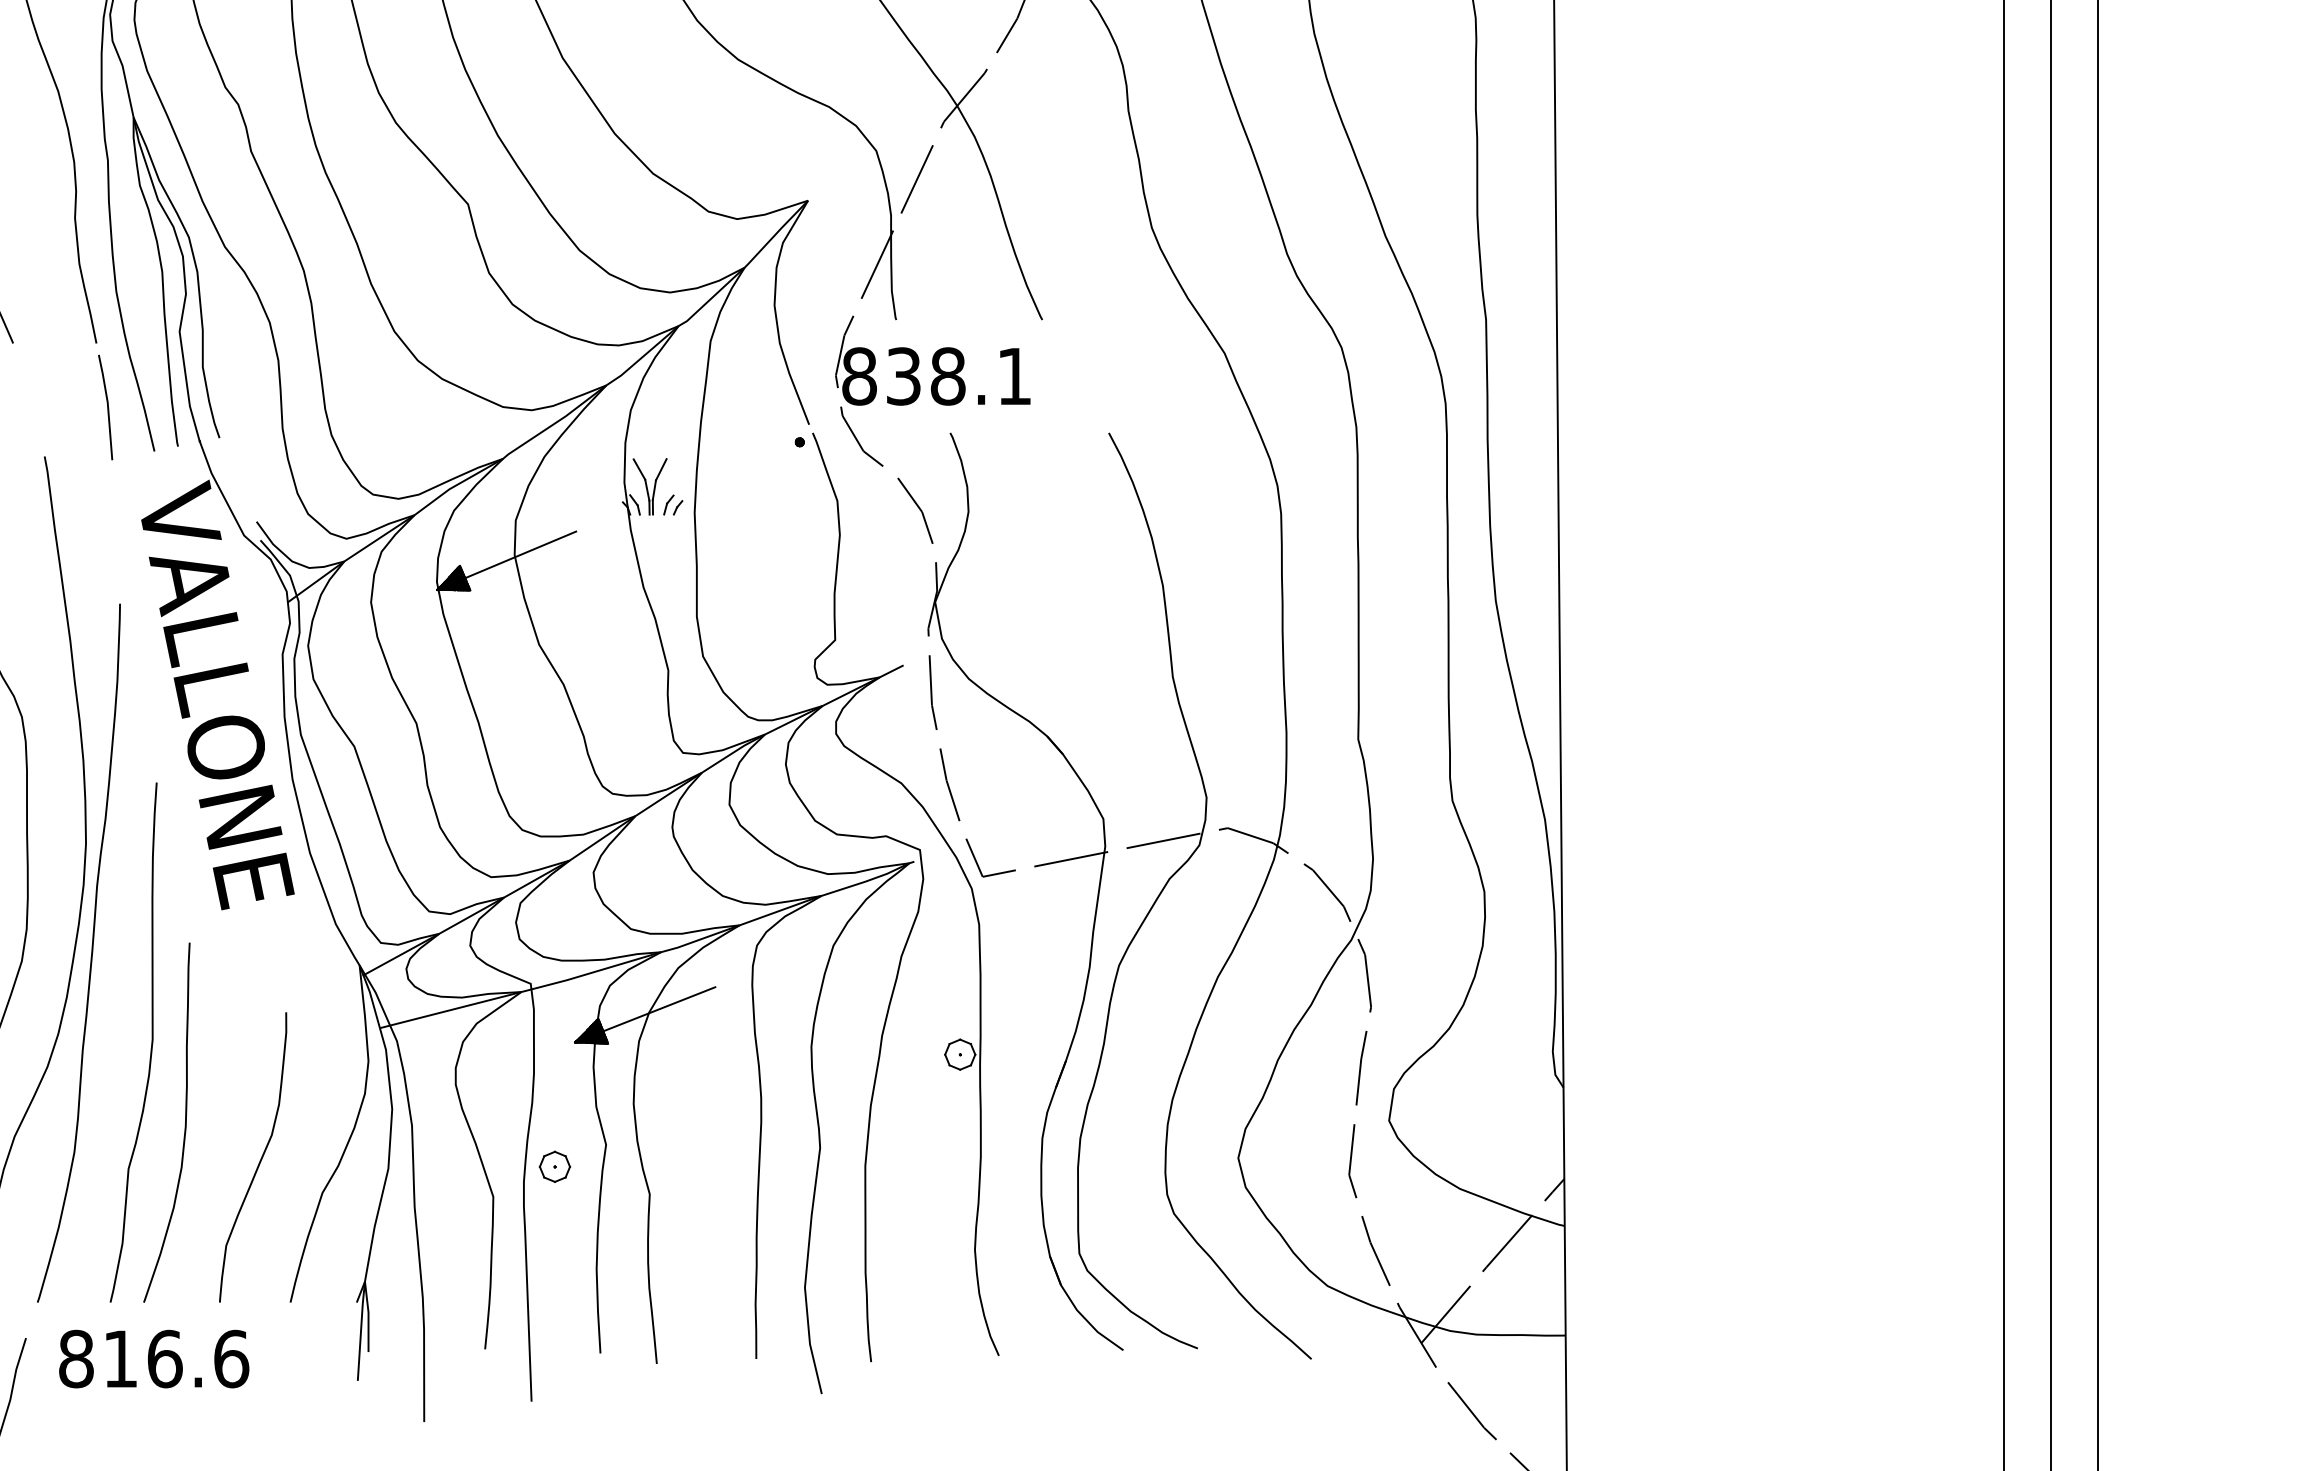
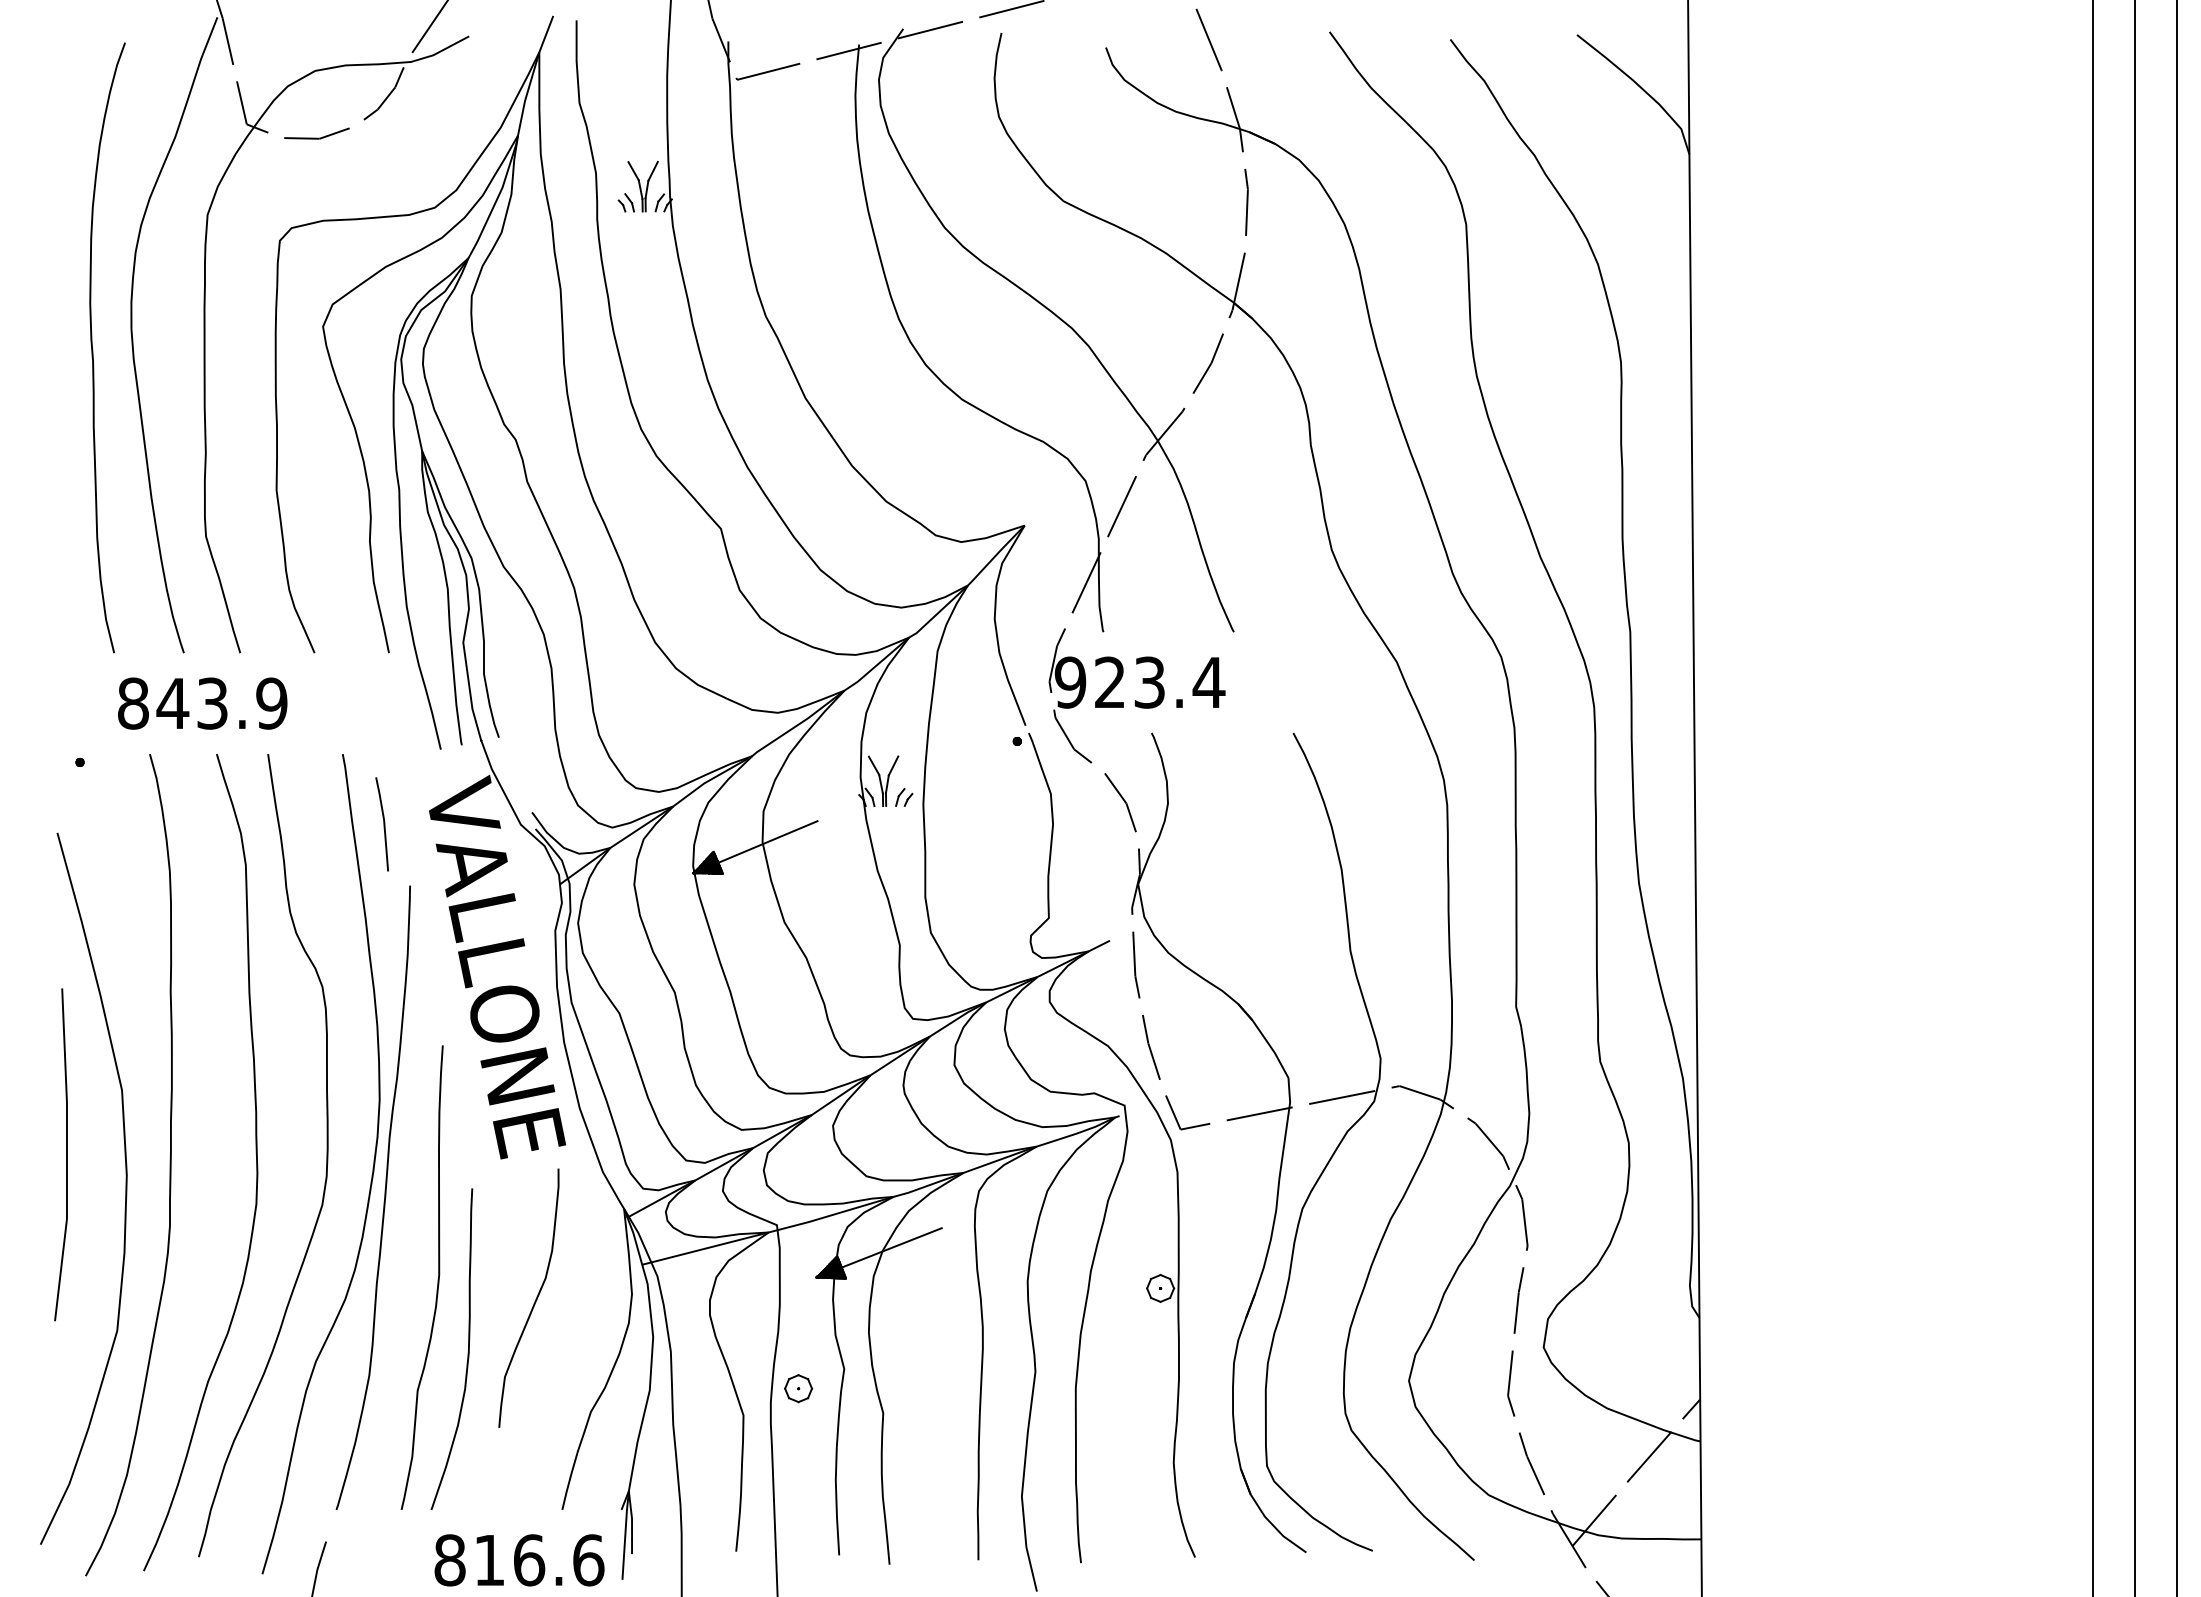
text: (936, 376) -> (1139, 682), 838.1 -> 923.4
line: (107, 407) -> (383, 824), moved
curve: (259, 1161) -> (534, 1301), moved
text: (154, 1359) -> (519, 1560), moved

